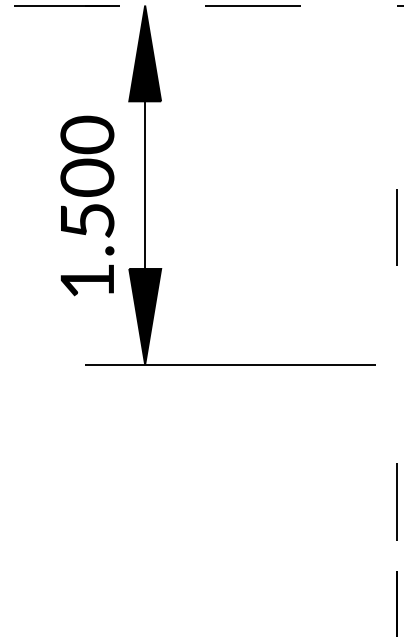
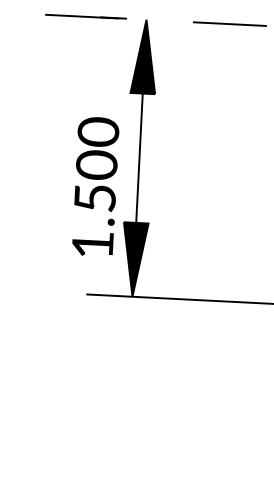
text: (87, 205) -> (95, 186), moved

